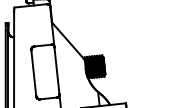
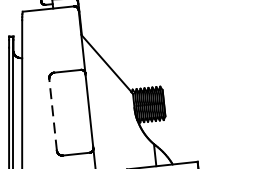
line: (33, 72) -> (52, 113), solid -> dashed

